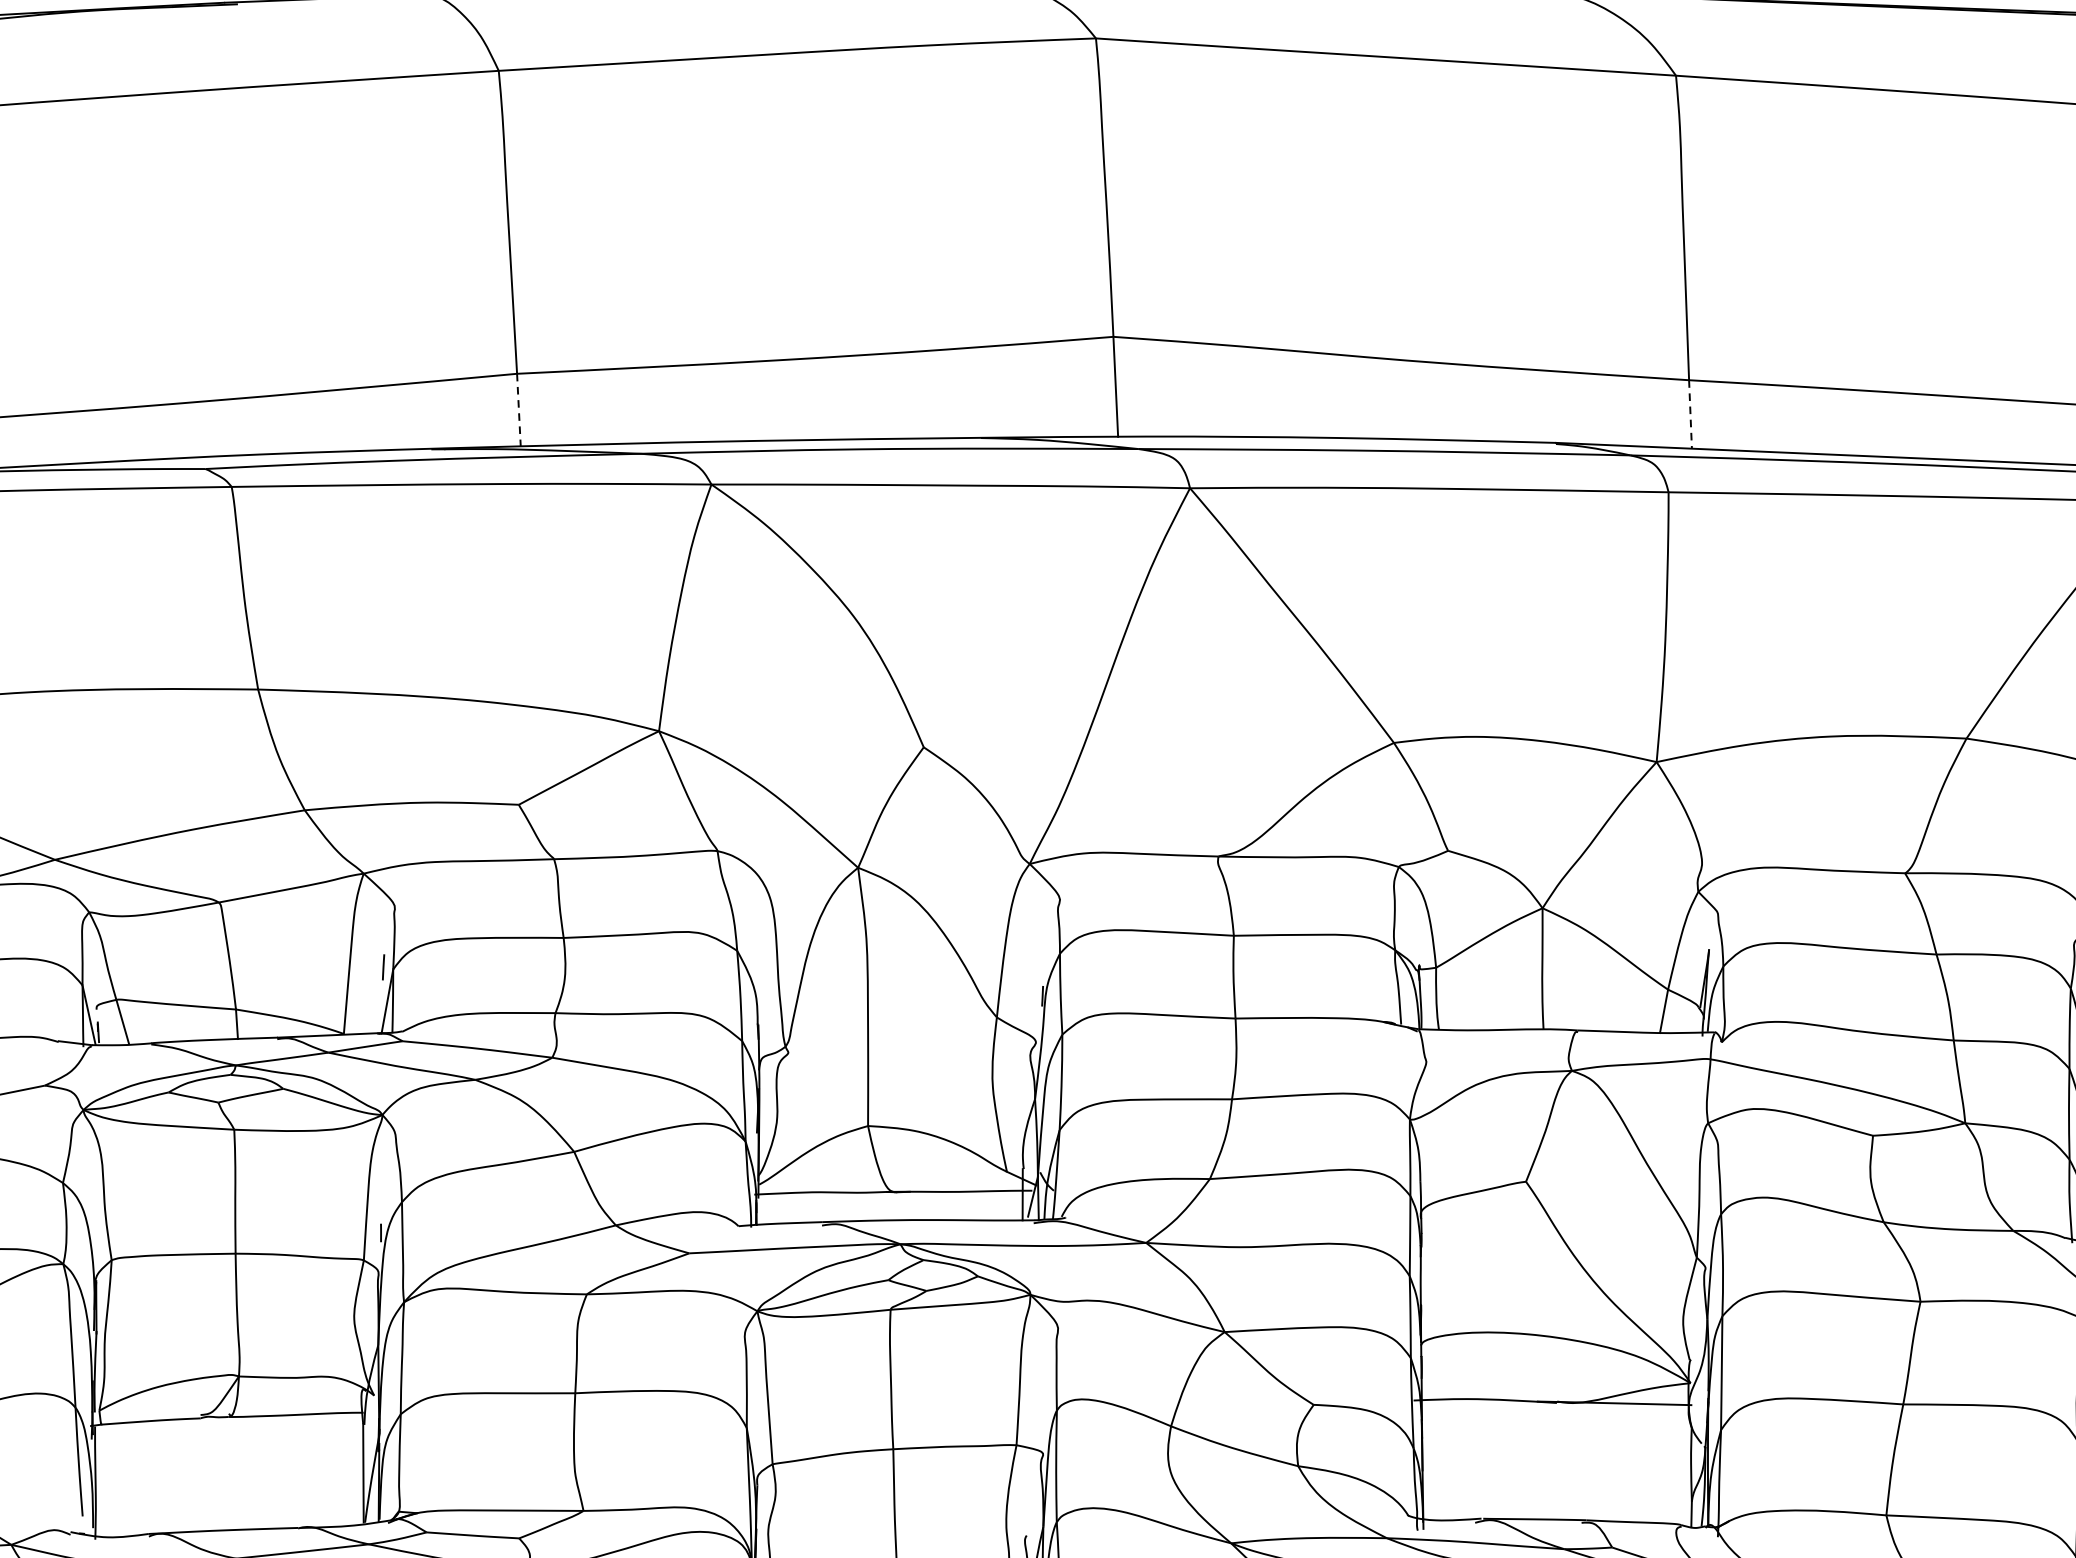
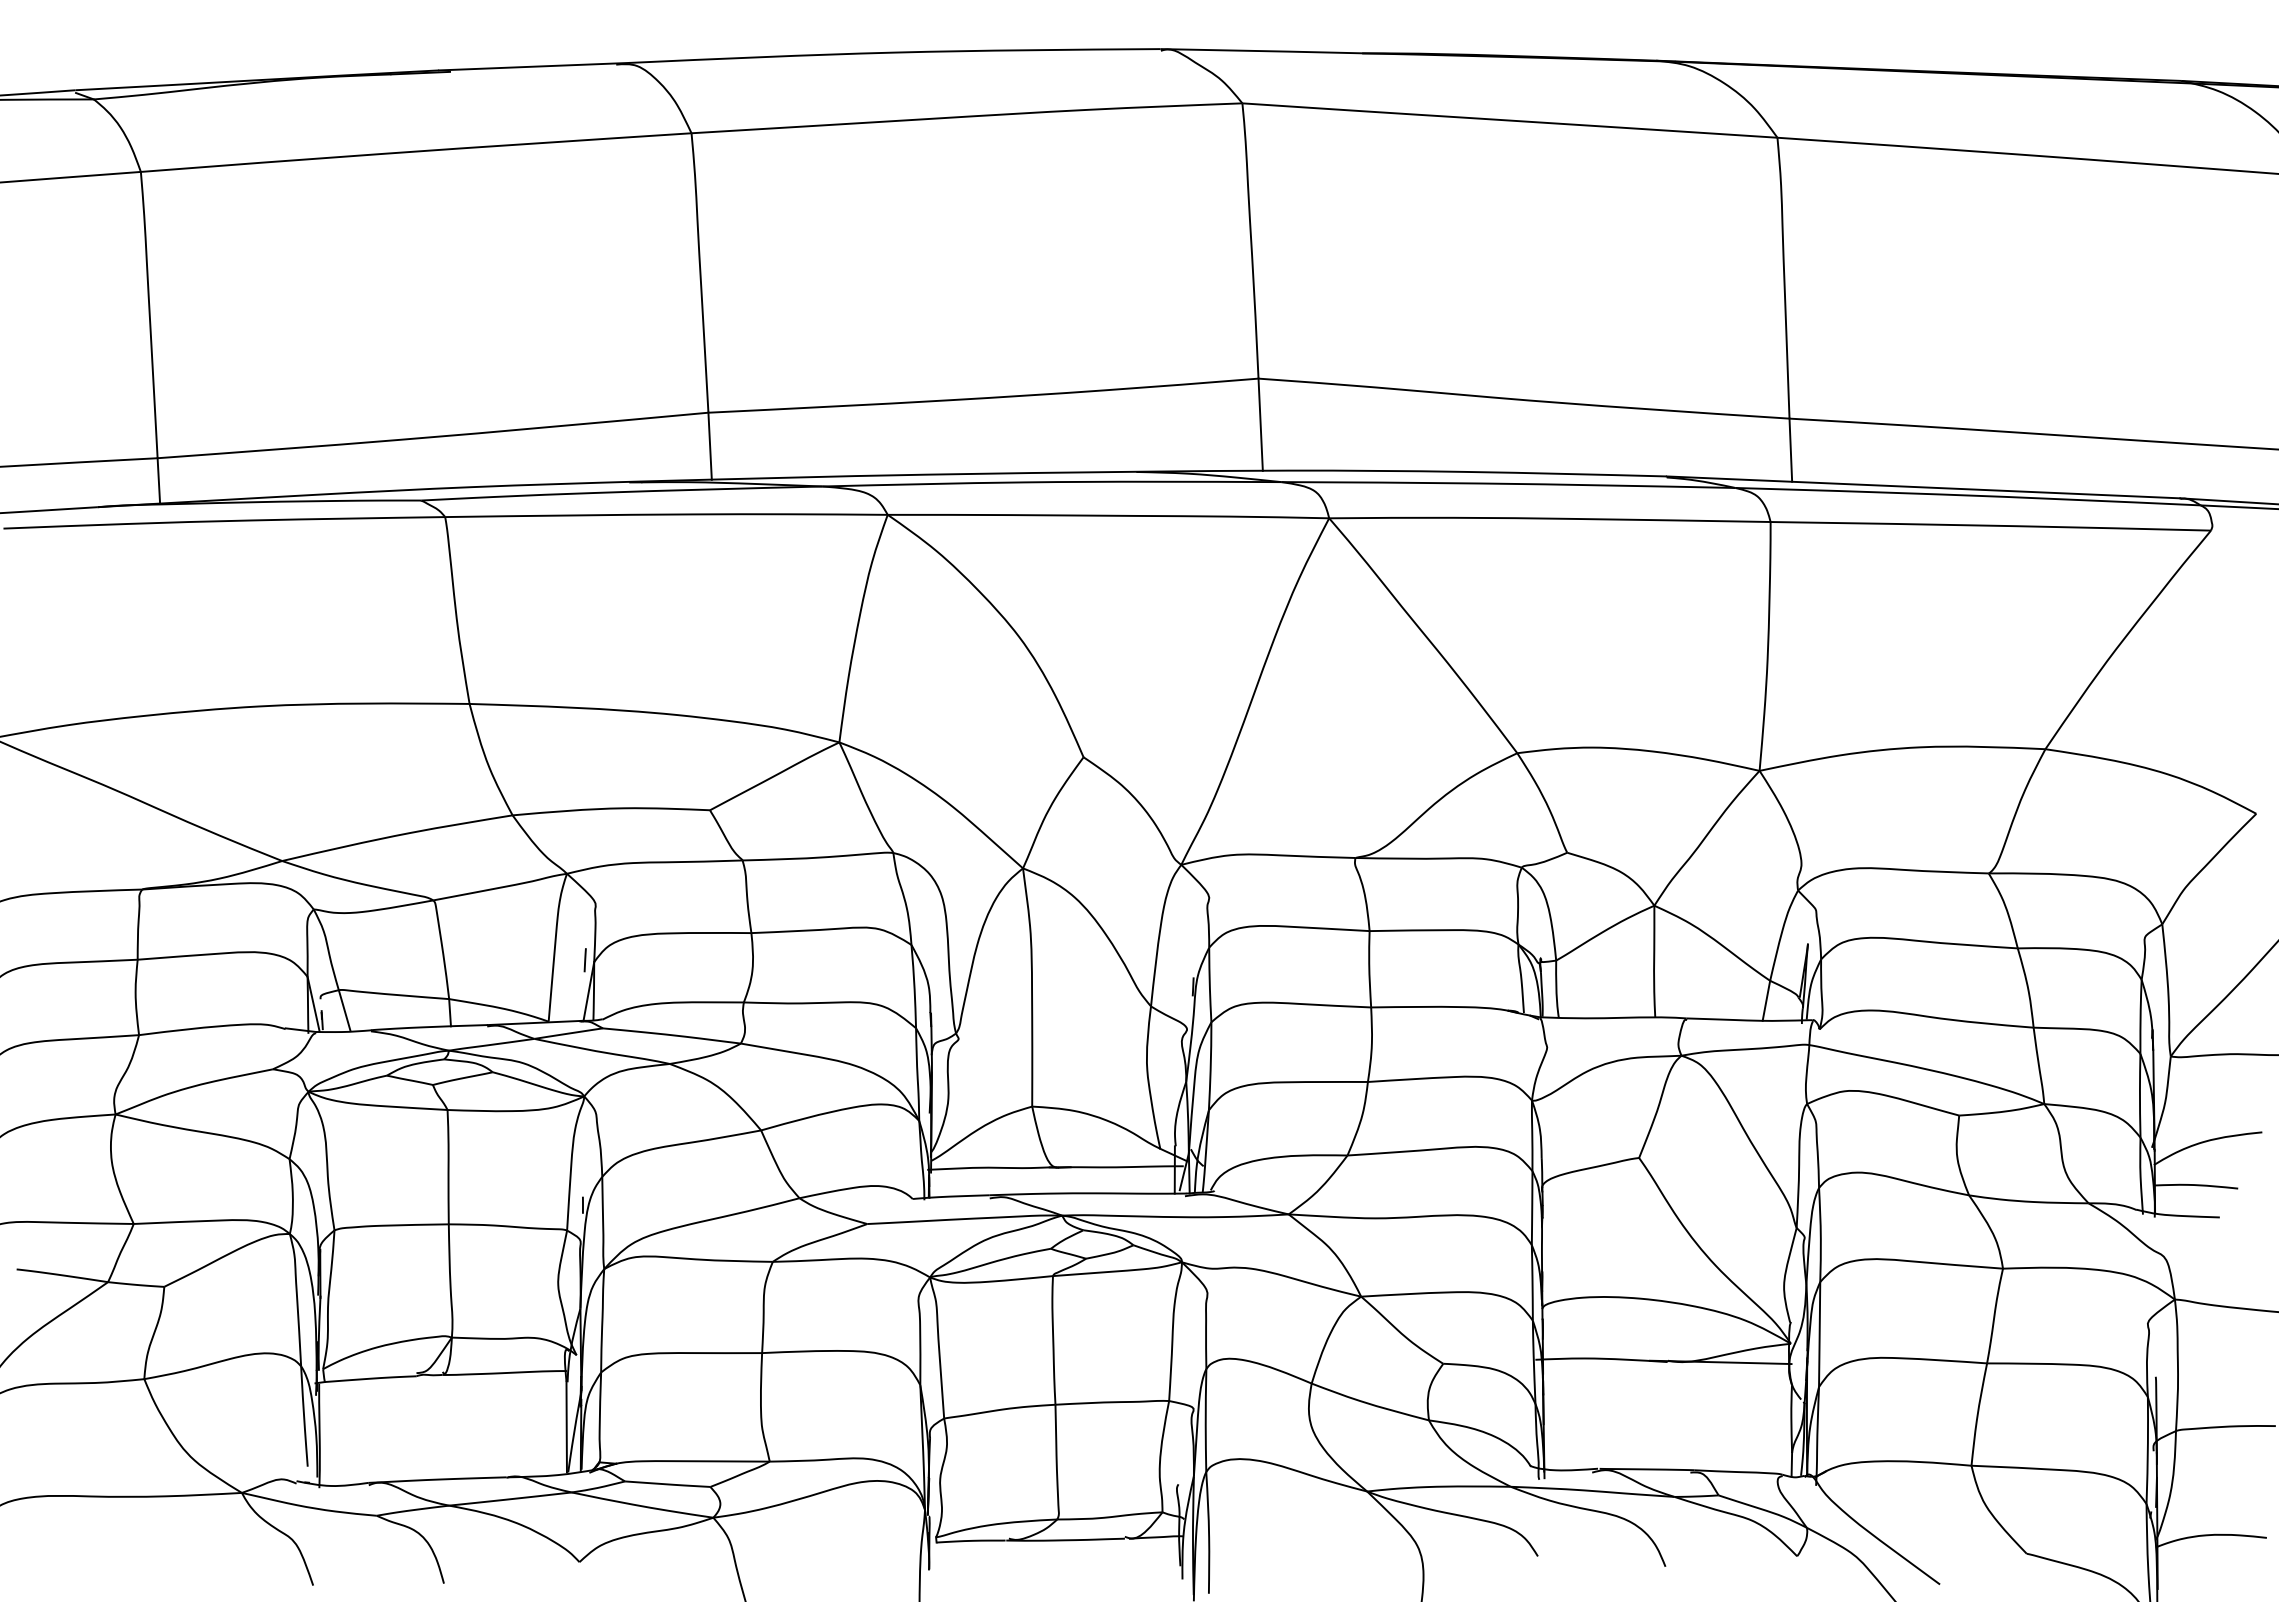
line: (519, 410) -> (710, 446), dashed -> solid
line: (1690, 414) -> (1790, 450), dashed -> solid

